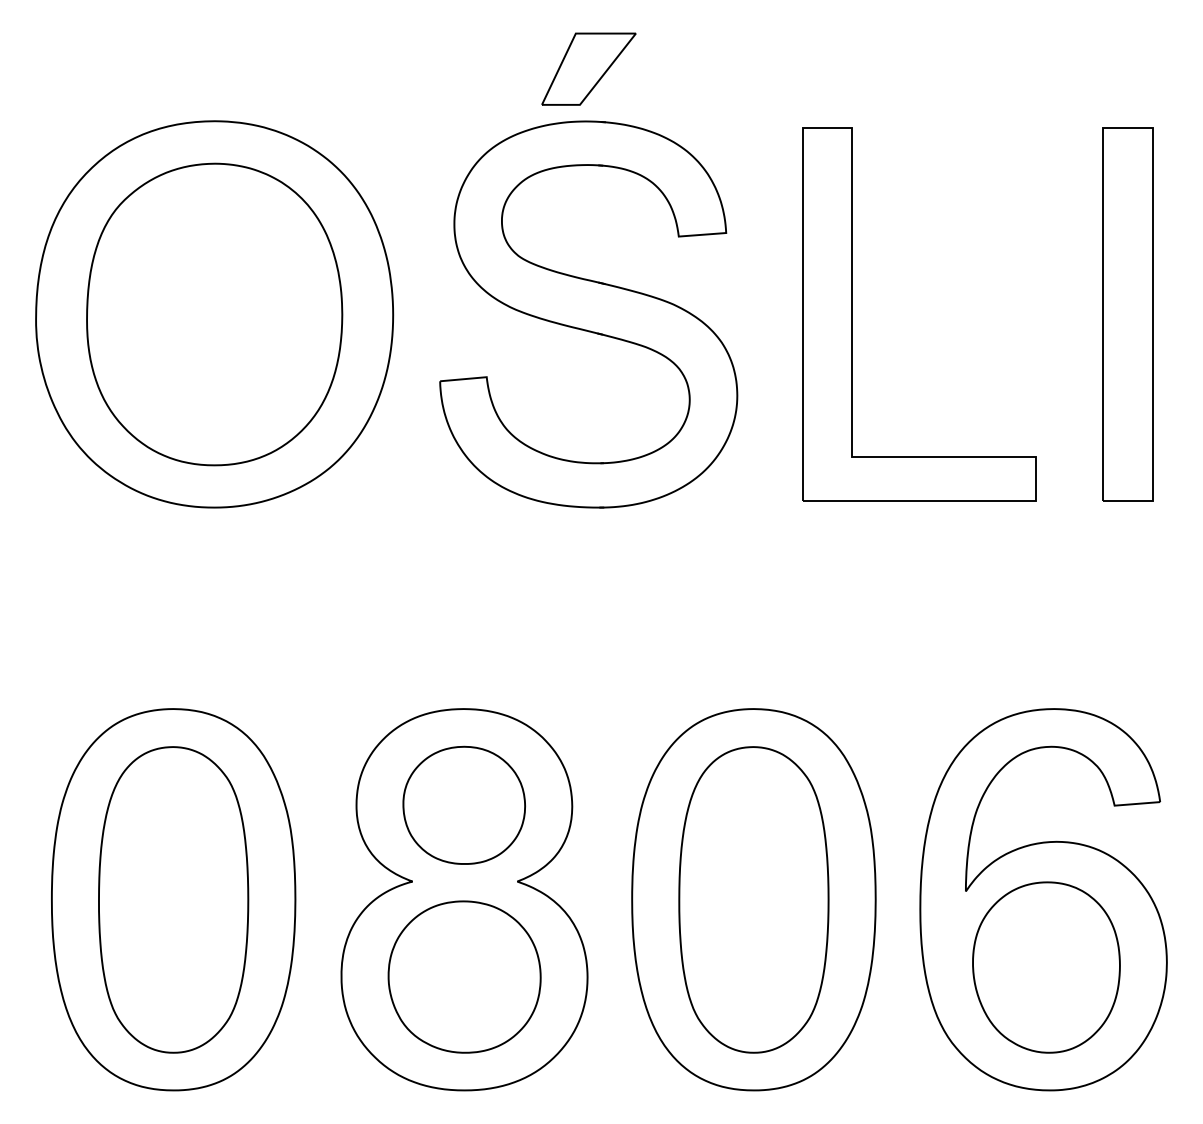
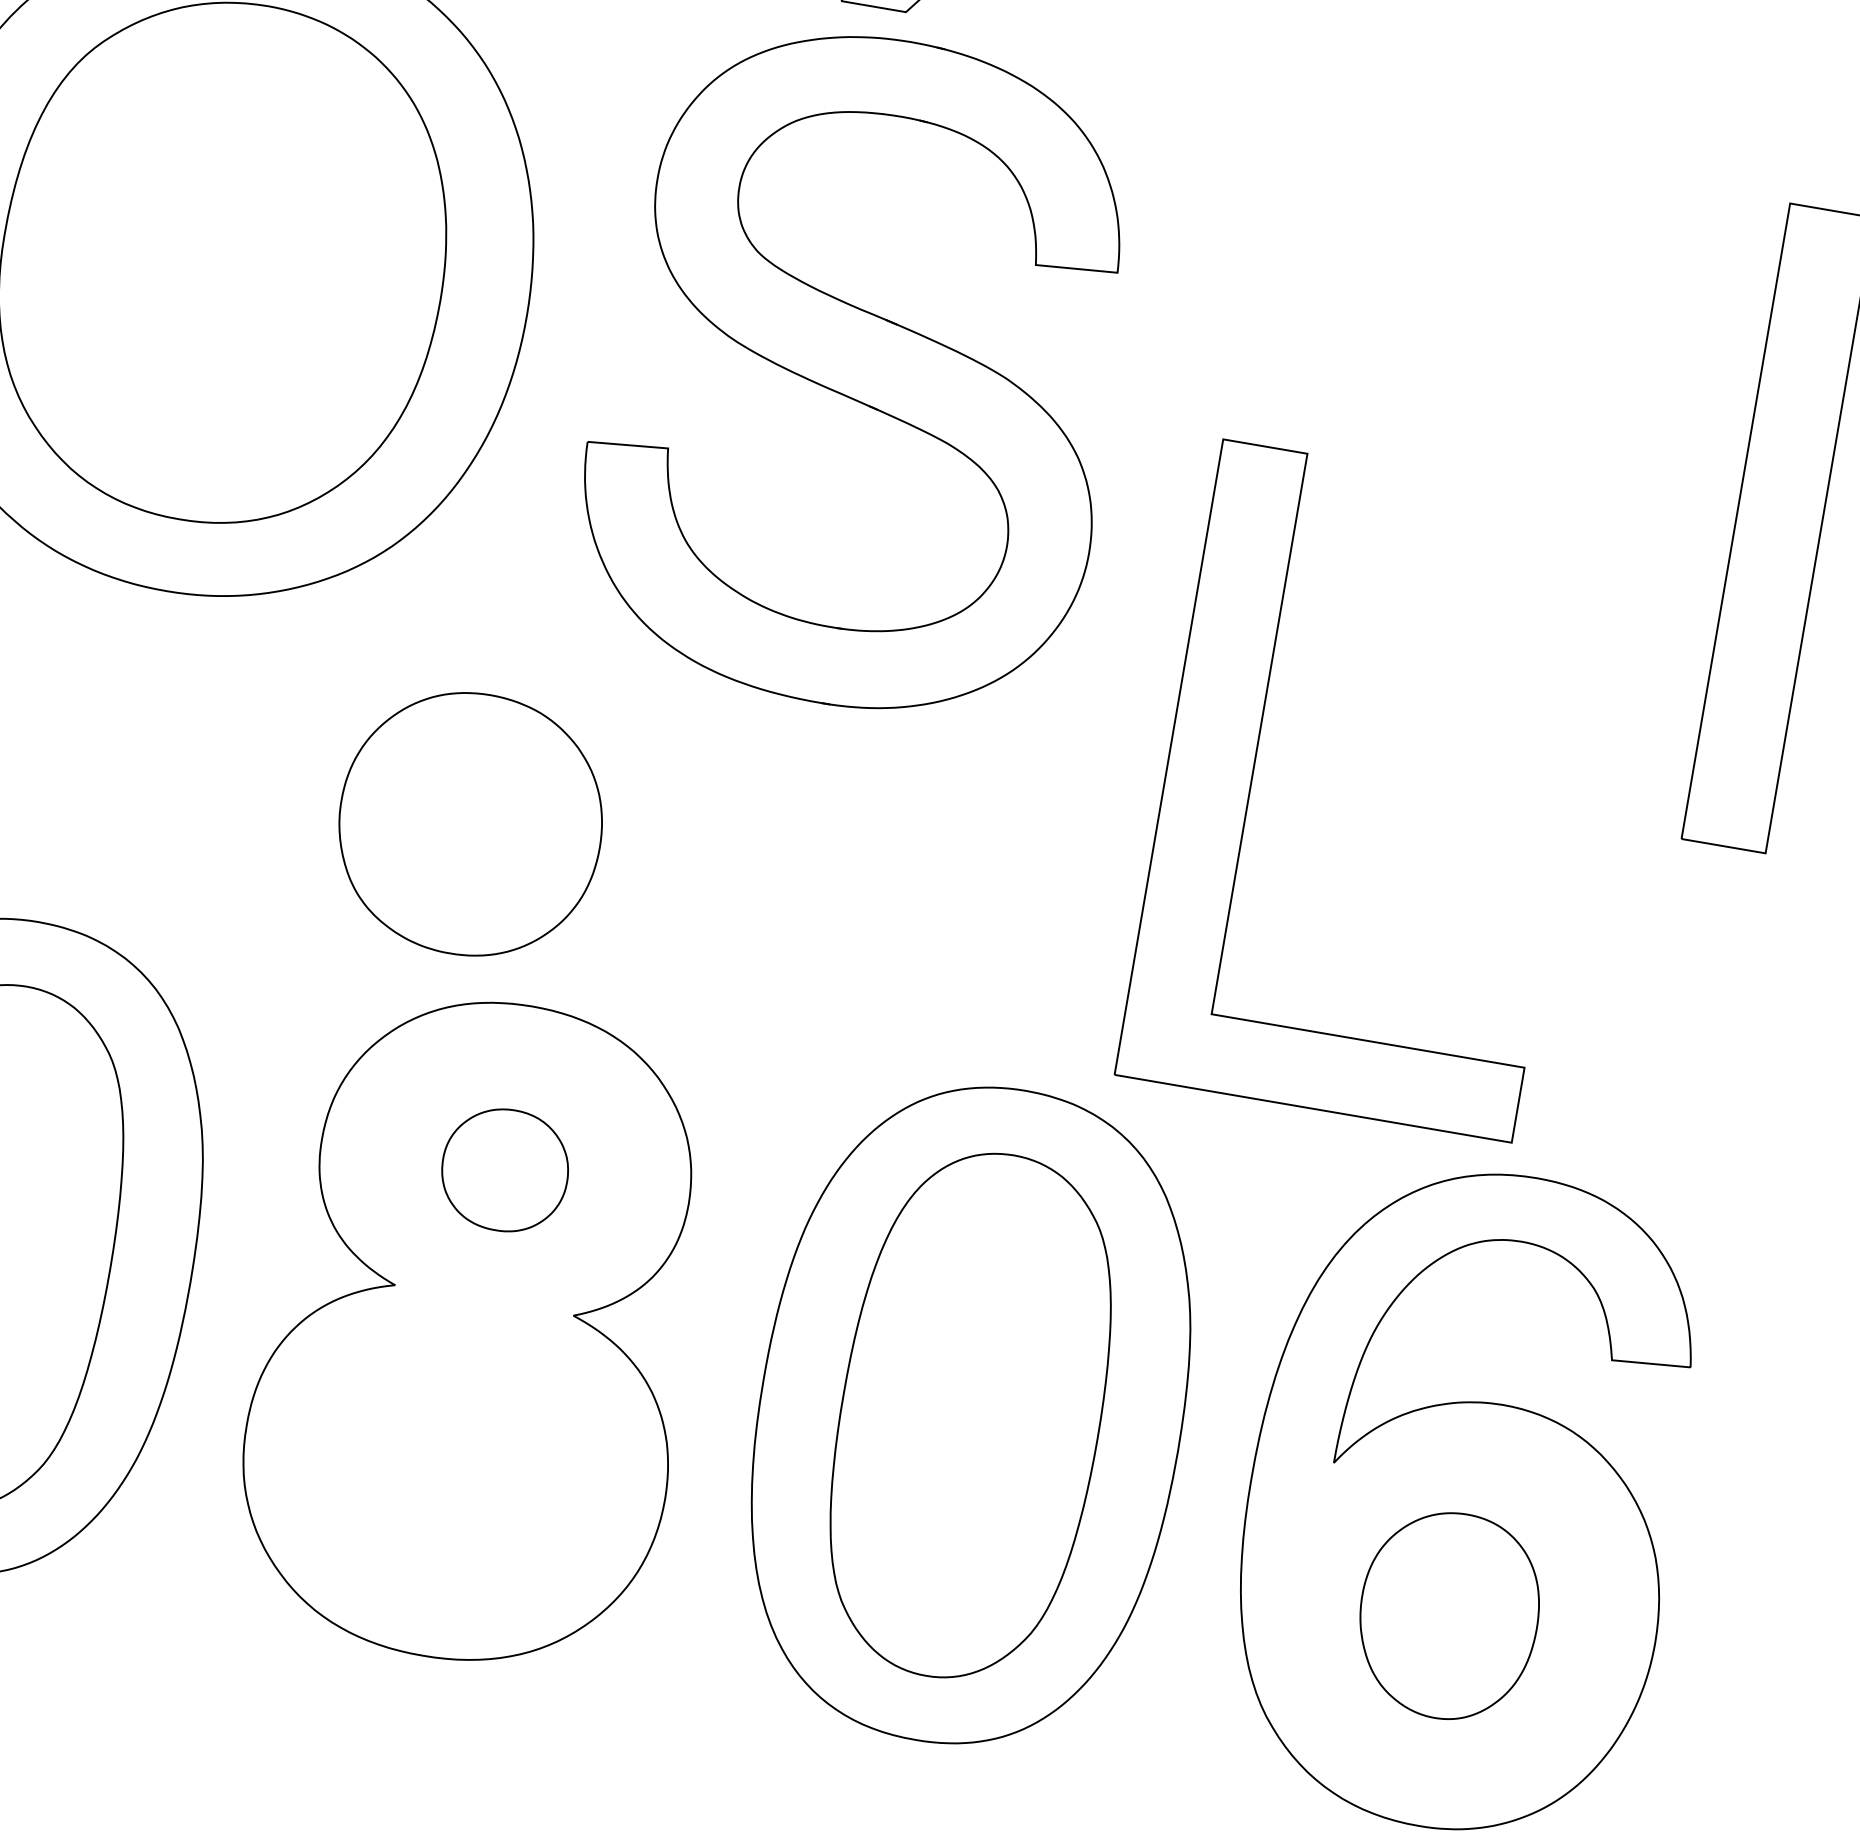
part: (852, 314) -> (1253, 771), moved
part: (463, 804) -> (504, 1168), size x0.6
part: (1046, 967) -> (1448, 1615), size x0.7
part: (464, 976) -> (470, 823), moved

